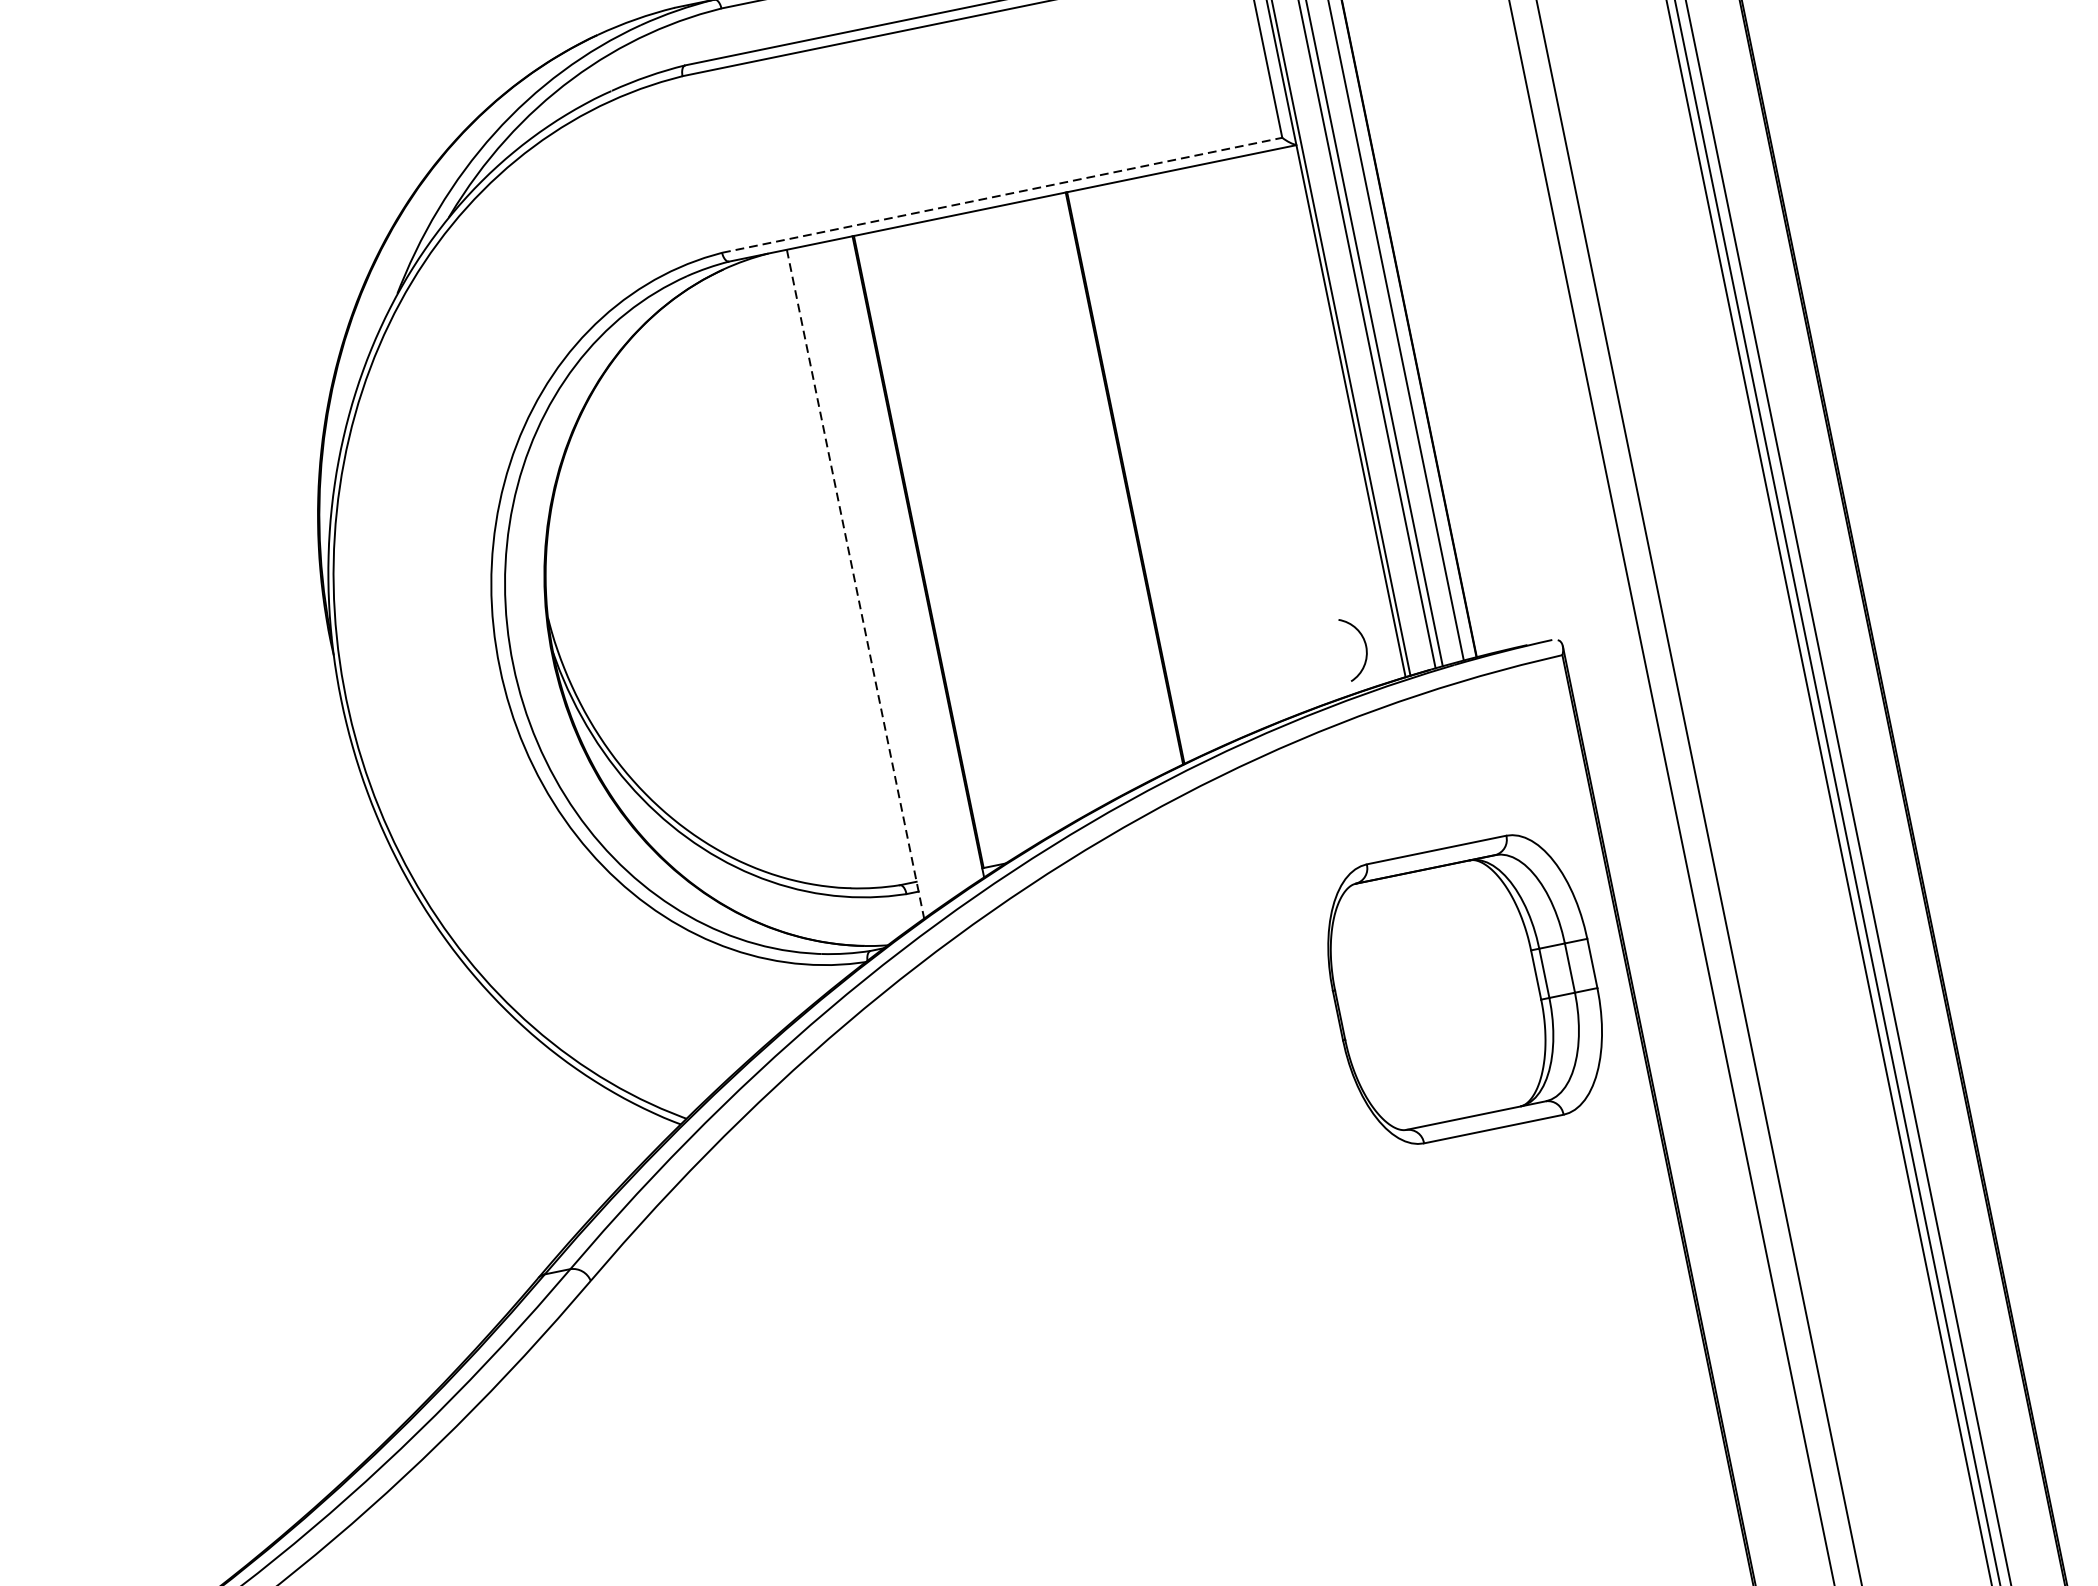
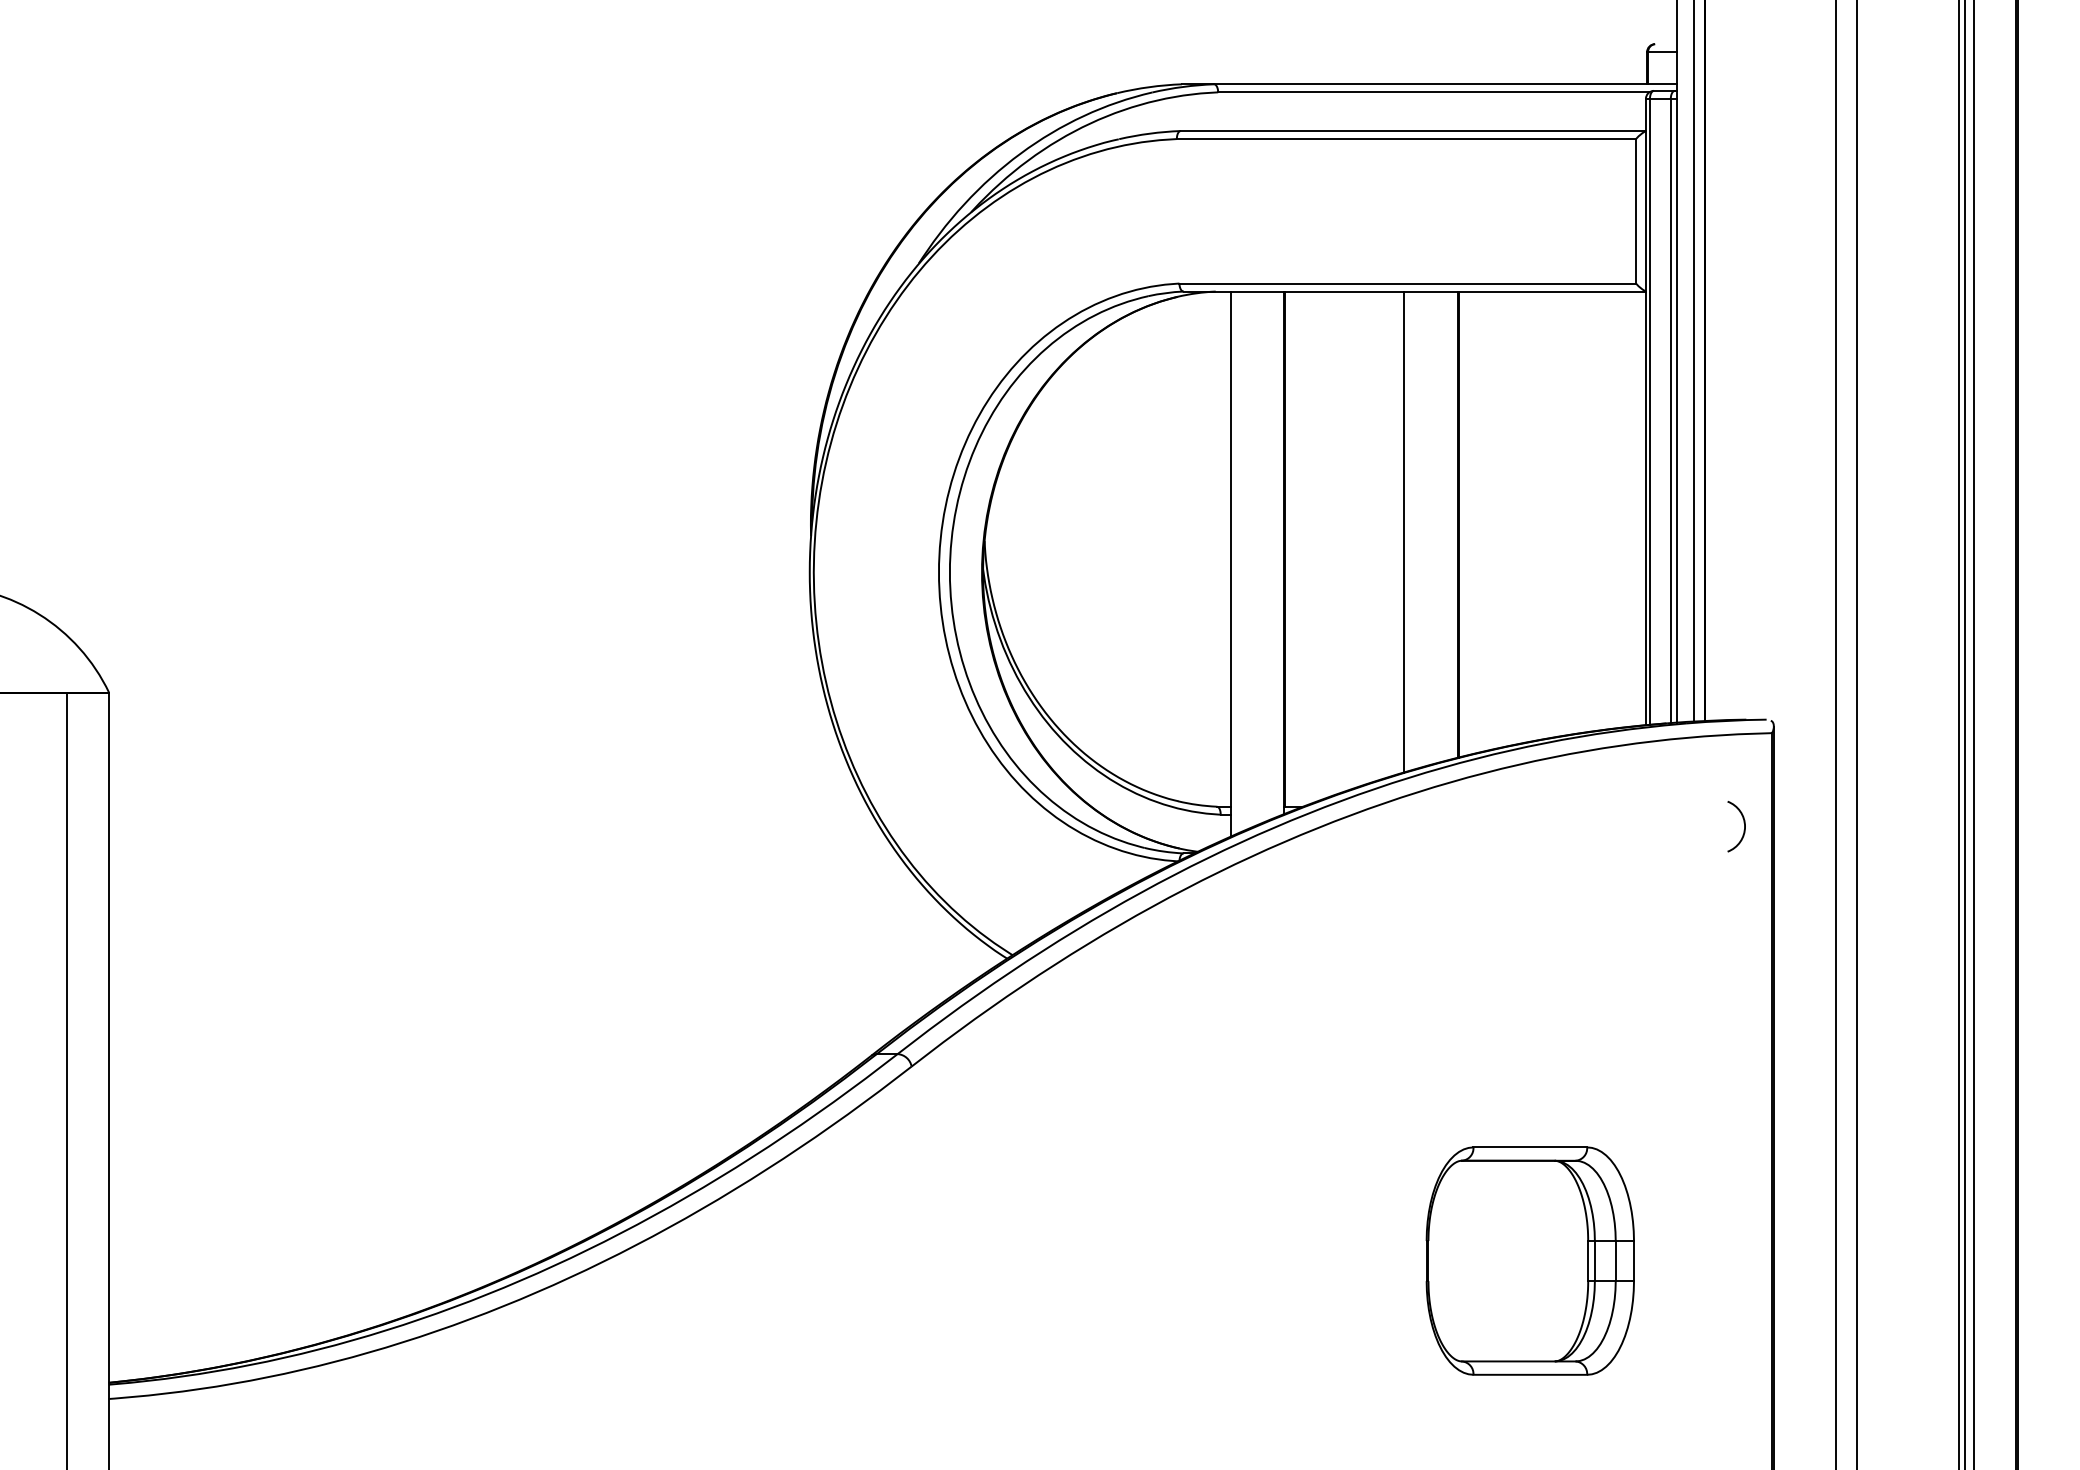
line: (1003, 195) -> (1408, 283), dashed -> solid
line: (1060, 500) -> (1404, 531), added
line: (855, 584) -> (1230, 564), dashed -> solid
arc: (1363, 642) -> (1743, 823), moved
part: (1463, 989) -> (1529, 1260), moved

